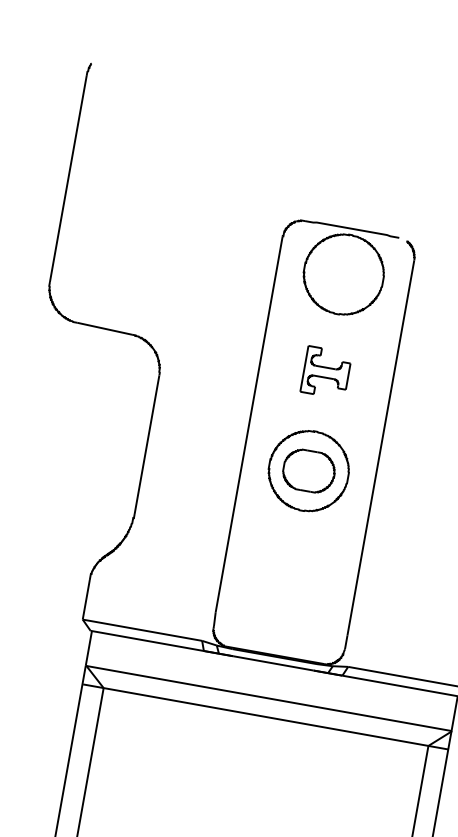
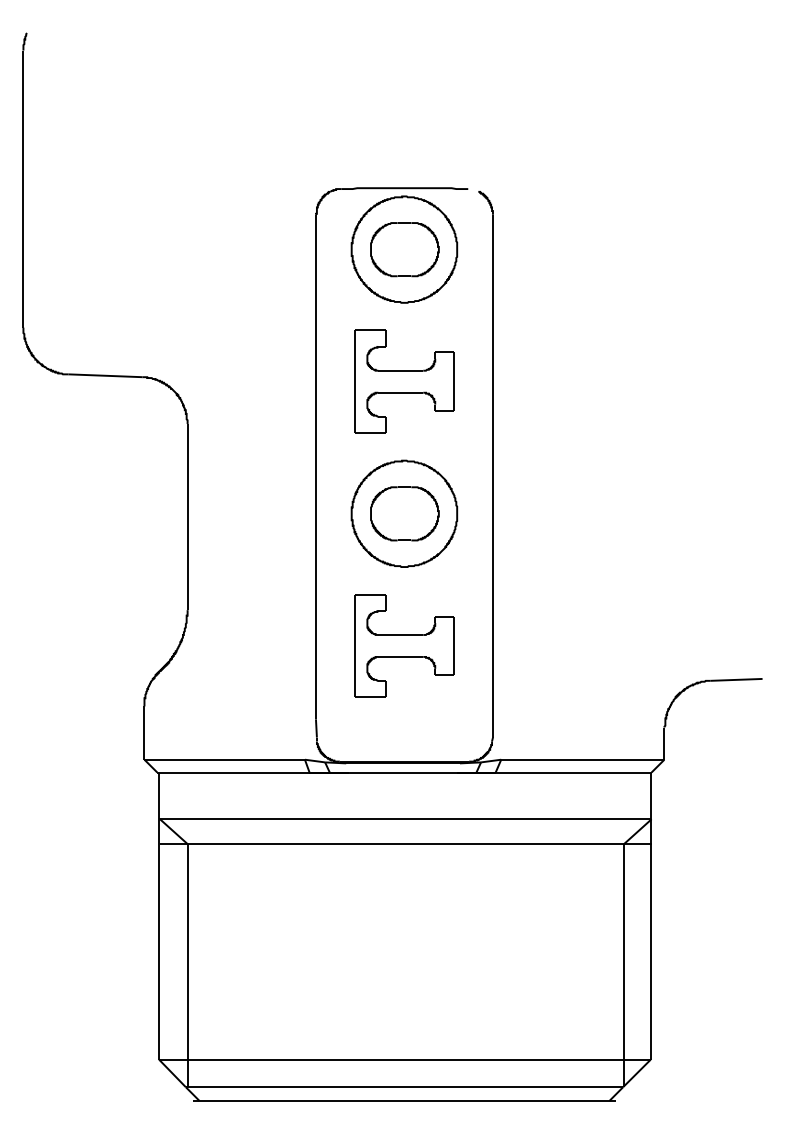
part: (343, 274) -> (404, 249), added
part: (326, 372) -> (404, 381), size x1.67
part: (291, 569) -> (404, 645), added

